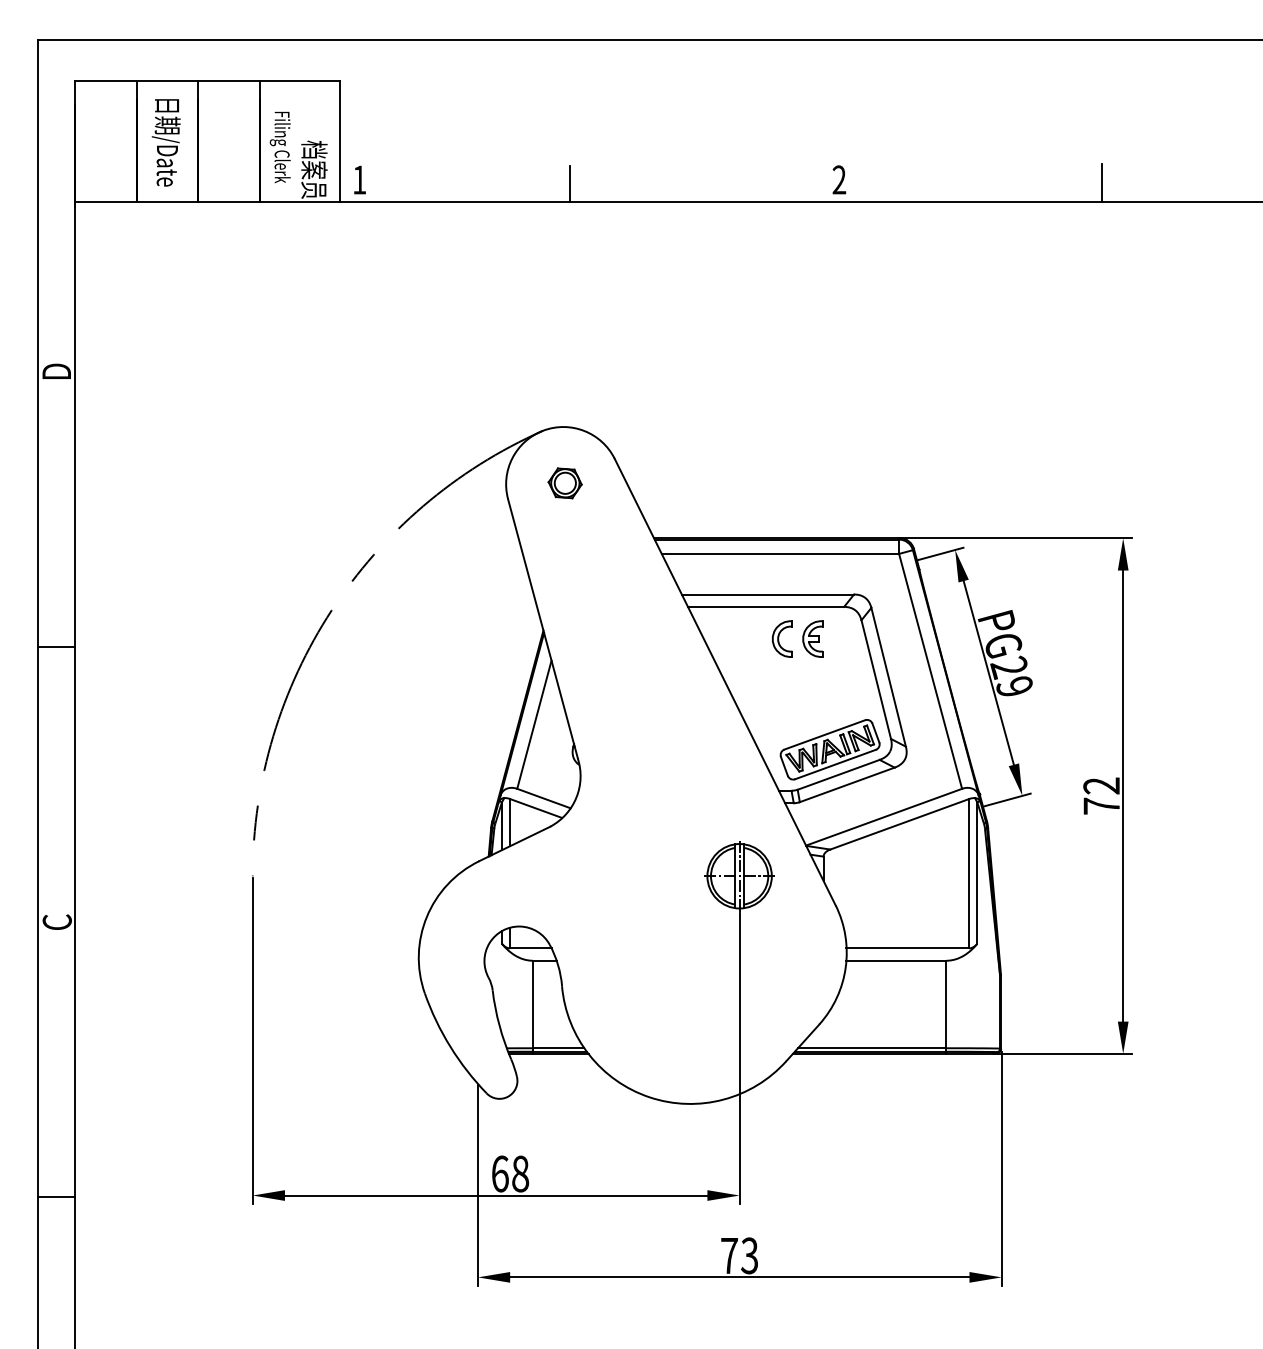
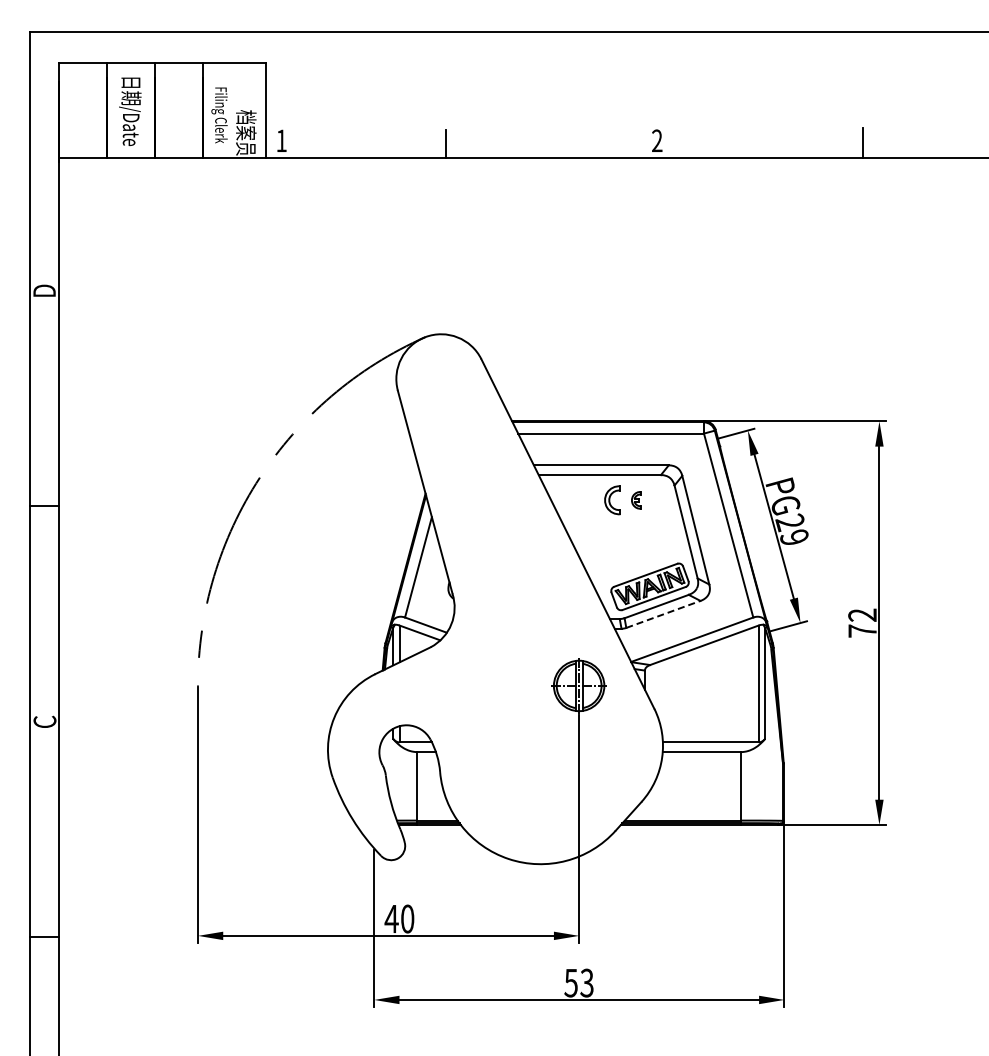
part: (565, 483) -> (442, 378), removed
part: (812, 639) -> (636, 500), size x0.6
line: (847, 784) -> (663, 614), solid -> dashed
text: (510, 1173) -> (399, 918), 68 -> 40
text: (728, 1256) -> (570, 983), 73 -> 53

